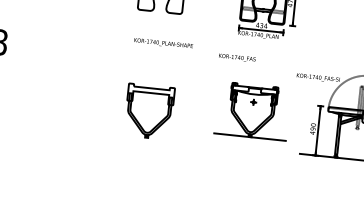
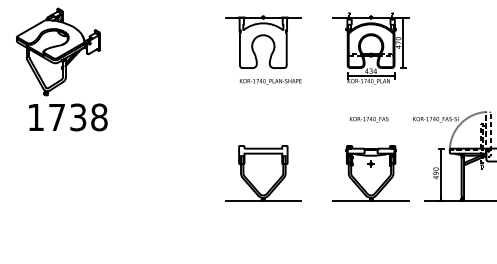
text: (163, 43) -> (270, 81), moved
text: (237, 57) -> (369, 119), moved
part: (252, 111) -> (370, 173), moved
line: (146, 137) -> (263, 200), added

